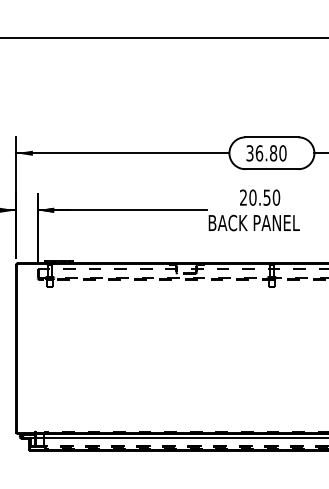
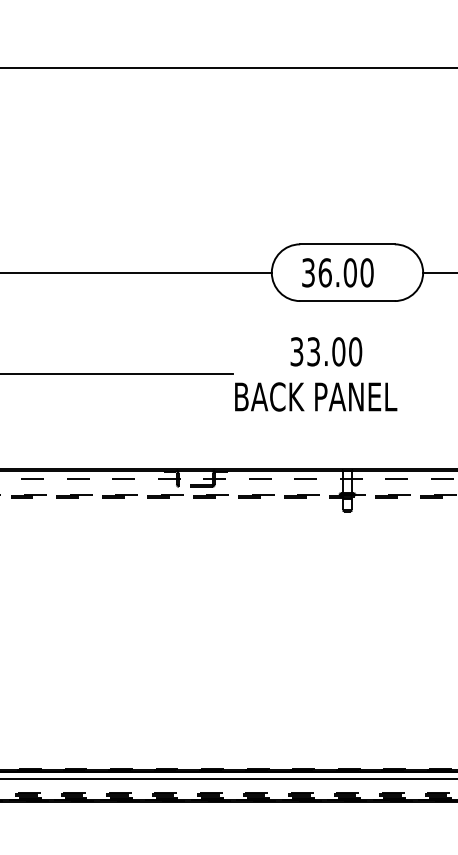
text: (273, 153) -> (350, 273), 36.80 -> 36.00
text: (255, 197) -> (318, 351), 20.50 -> 33.00

